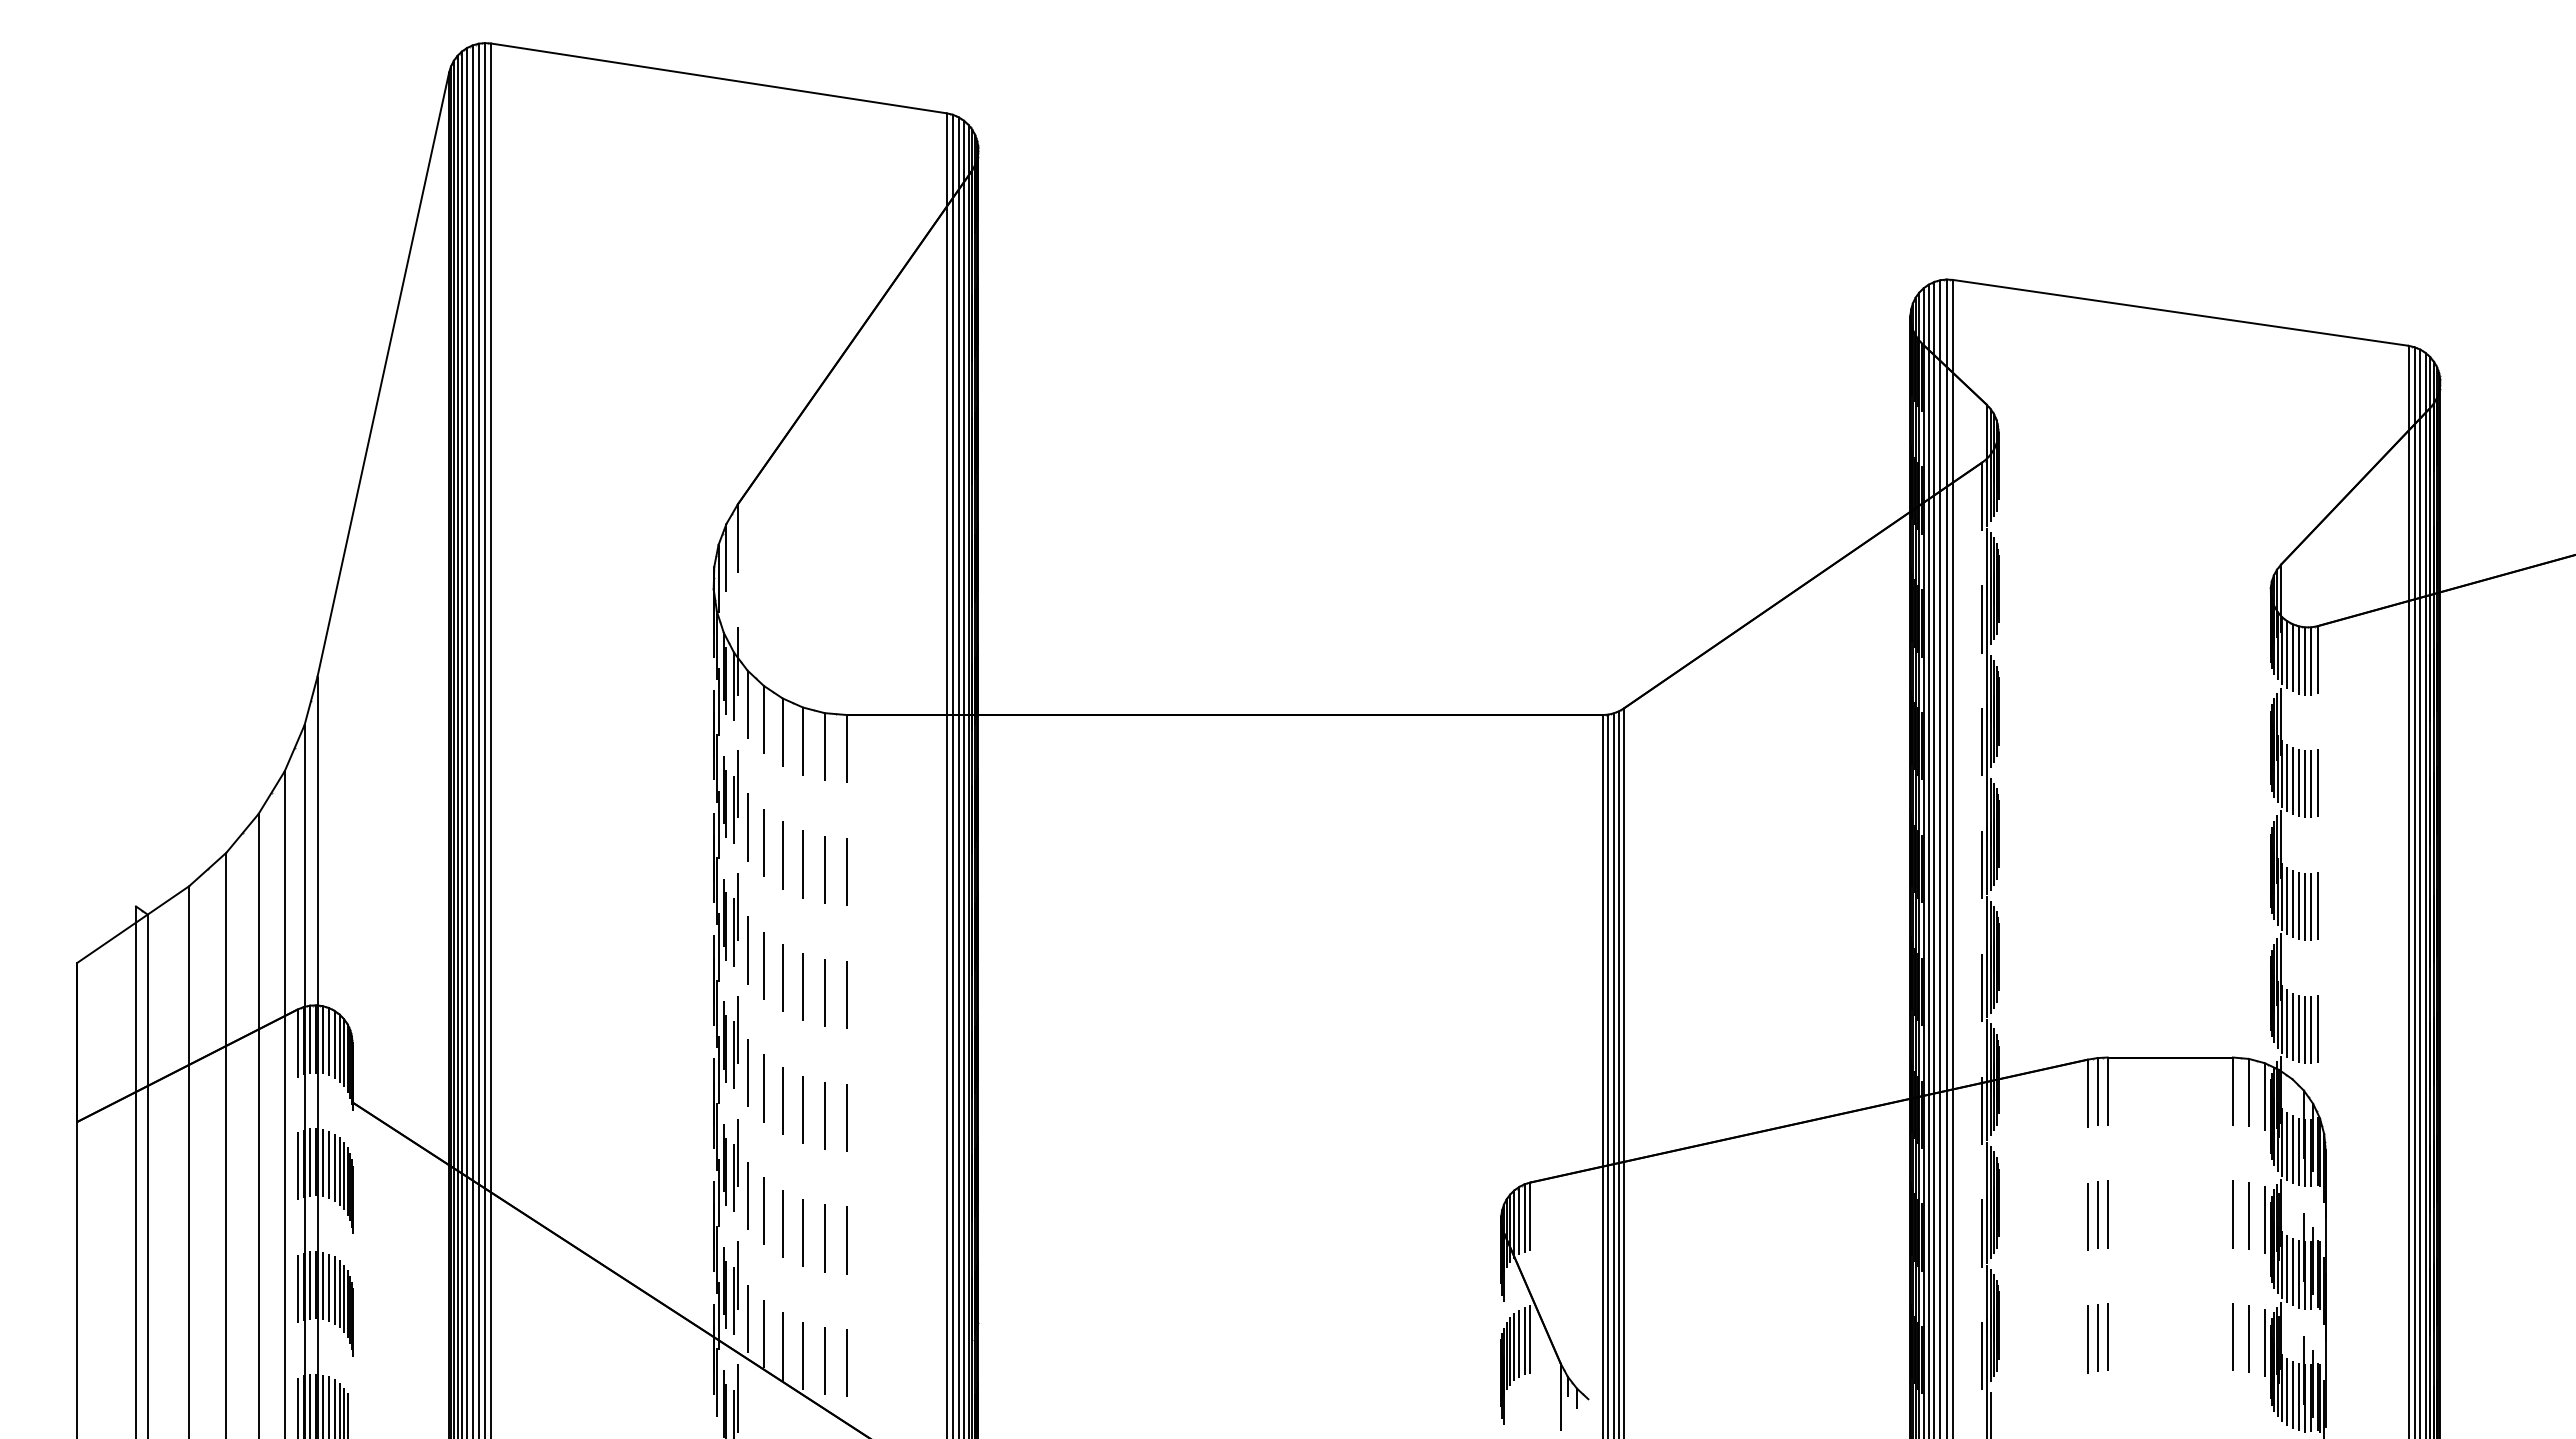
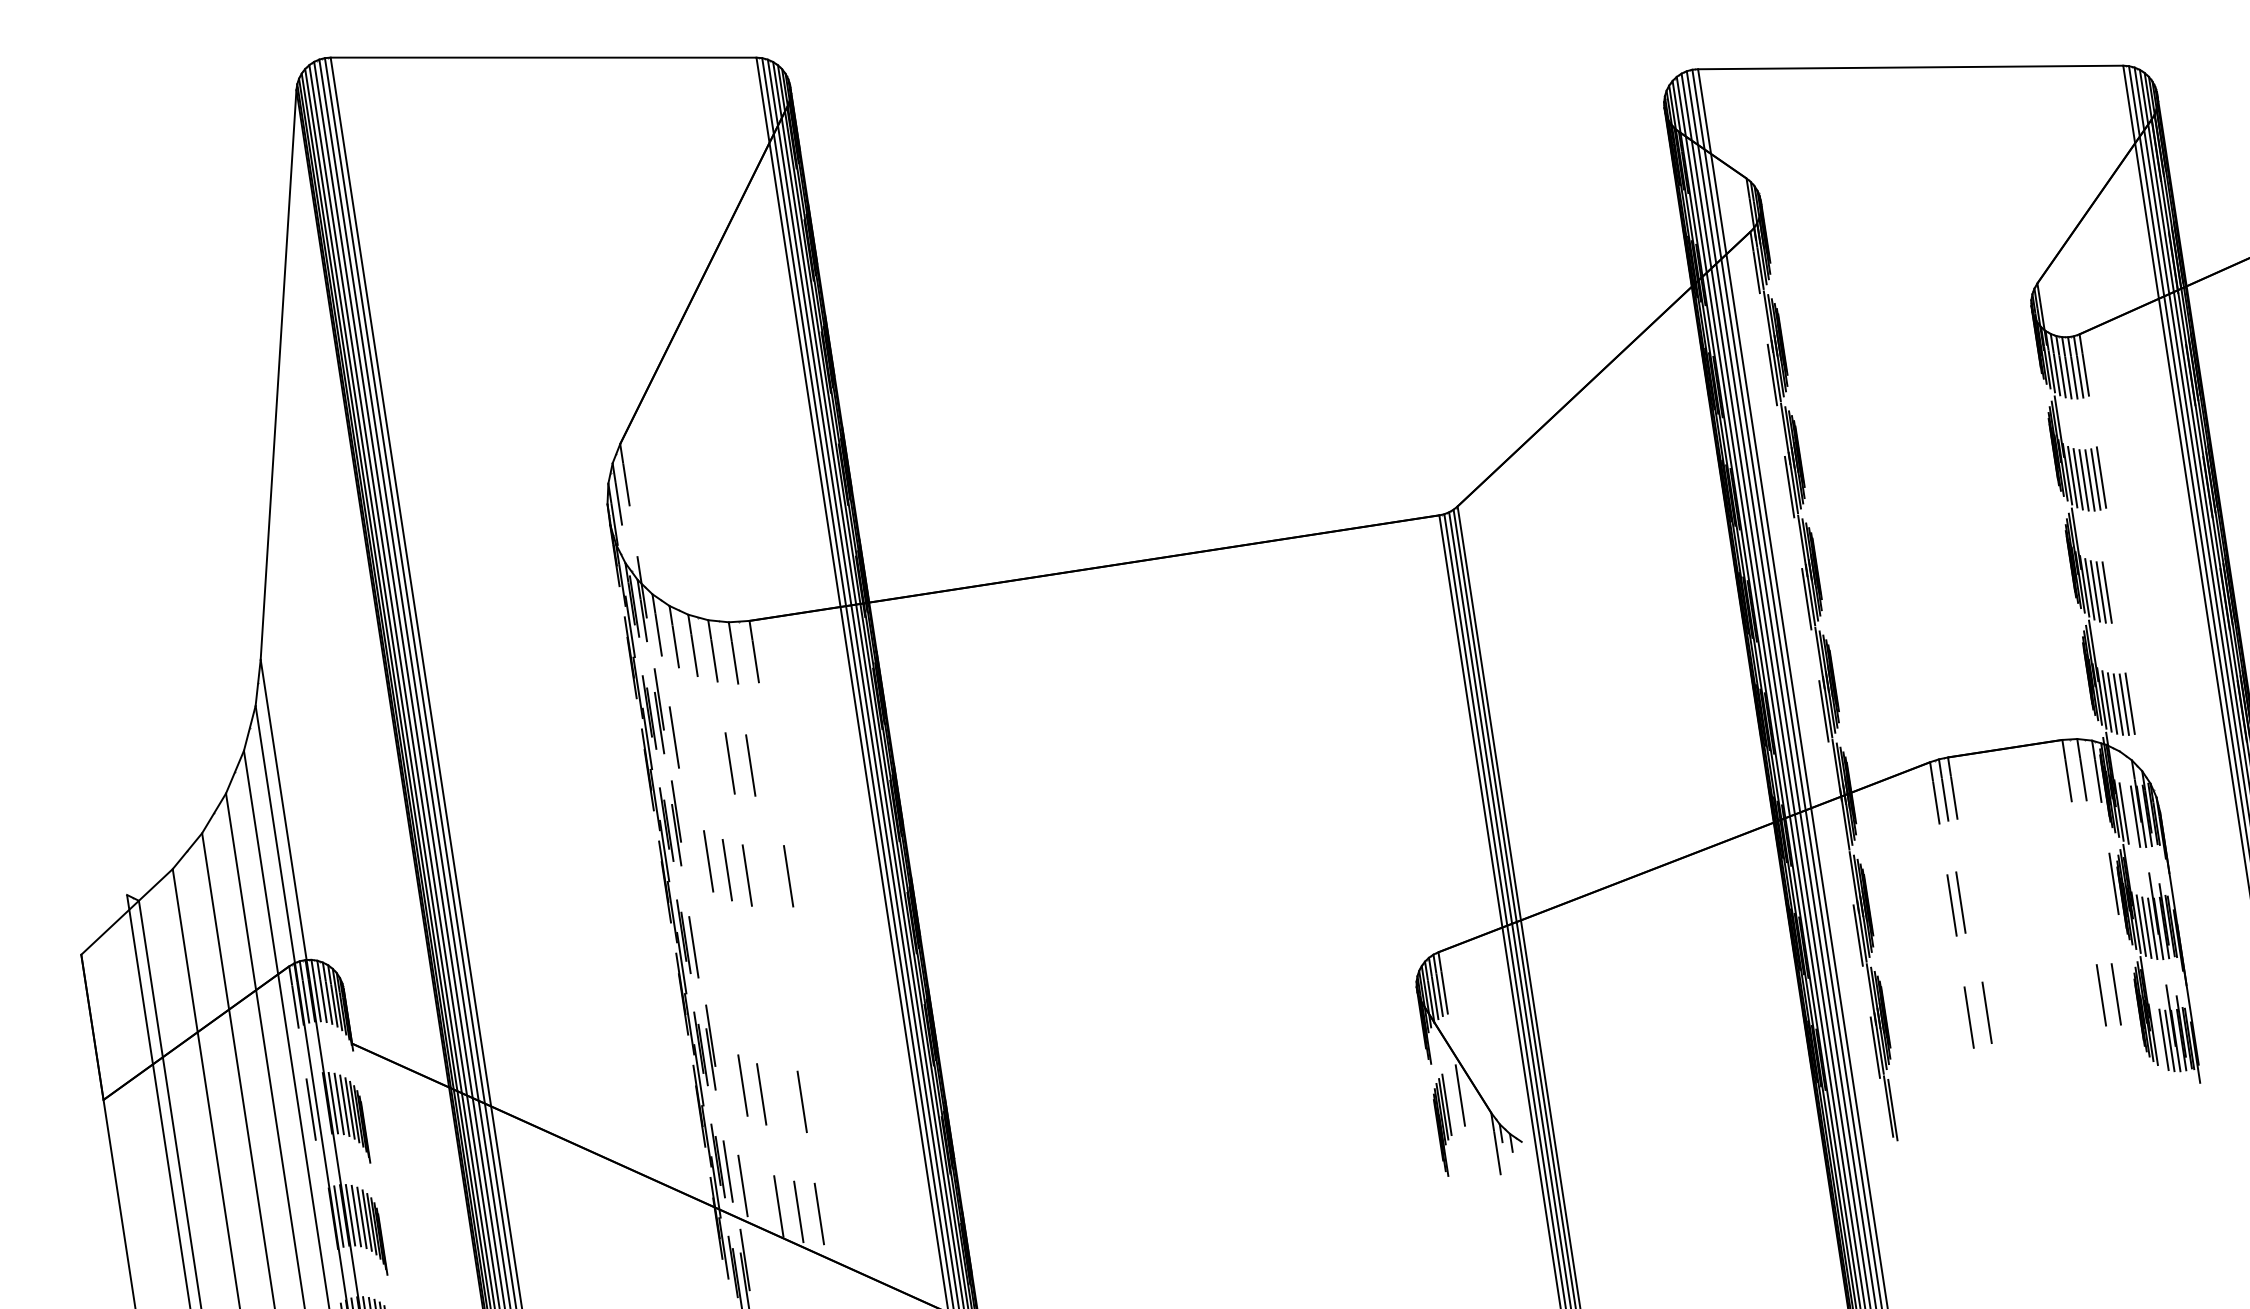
line: (764, 842) -> (691, 748), removed
line: (782, 855) -> (710, 758), removed
line: (846, 871) -> (770, 763), removed
line: (2317, 905) -> (2118, 589), removed
line: (2311, 906) -> (2113, 591), removed
line: (747, 950) -> (691, 849), removed
line: (824, 992) -> (767, 877), removed
line: (2317, 1028) -> (2135, 701), removed
line: (737, 1029) -> (693, 923), removed
line: (747, 1073) -> (708, 962), removed
line: (763, 1088) -> (725, 973), removed
line: (782, 1100) -> (744, 981), removed
line: (803, 1110) -> (764, 987), removed
line: (1982, 1110) -> (1841, 823), removed
line: (824, 1115) -> (784, 989), removed
line: (846, 1117) -> (805, 988), removed
line: (2292, 1149) -> (2129, 815), removed
line: (310, 1162) -> (322, 1104), removed
line: (303, 1163) -> (315, 1106), removed
line: (747, 1195) -> (725, 1073), removed
line: (2107, 1214) -> (1969, 900), removed
line: (2232, 1214) -> (2083, 883), removed
line: (2248, 1215) -> (2098, 881), removed
line: (803, 1232) -> (781, 1099), removed
line: (847, 1240) -> (823, 1100), removed
line: (737, 1275) -> (727, 1147), removed
line: (297, 1289) -> (328, 1222), removed
line: (764, 1334) -> (760, 1197), removed
line: (2097, 1337) -> (1977, 1014), removed
line: (1524, 1341) -> (1455, 1098), removed
line: (2264, 1342) -> (2131, 995), removed
line: (1519, 1343) -> (1451, 1100), removed
line: (846, 1362) -> (839, 1212), removed
line: (2286, 1391) -> (2157, 1037), removed

